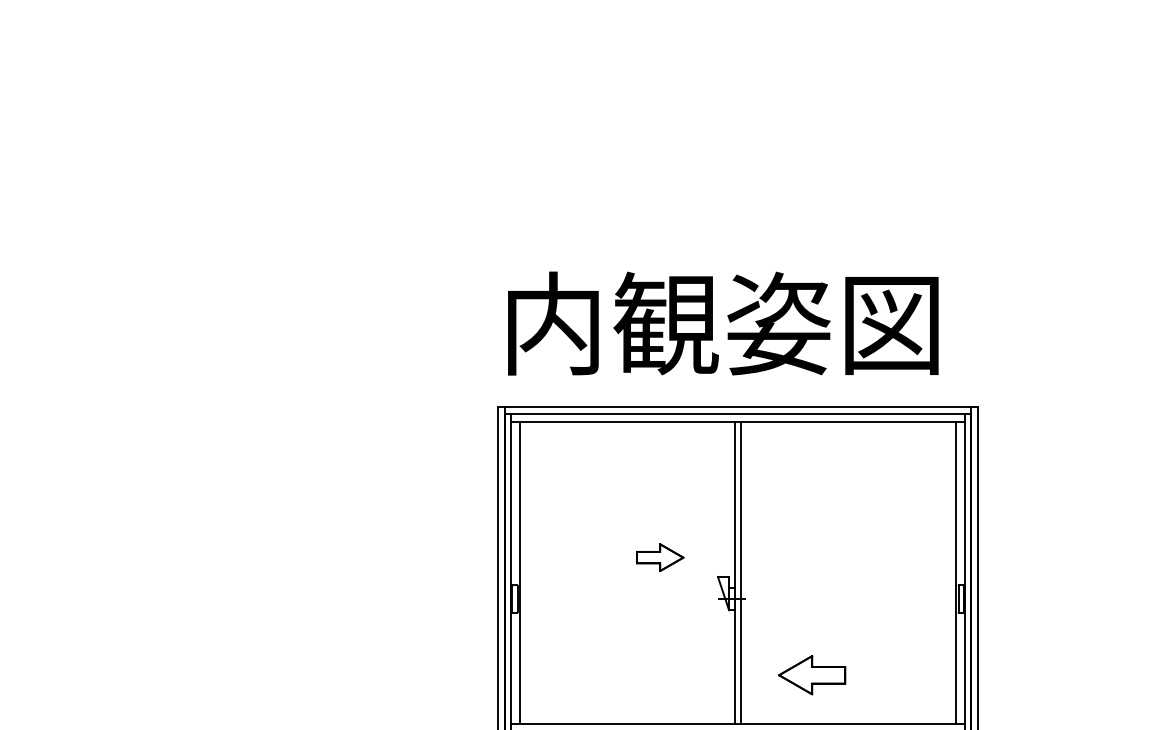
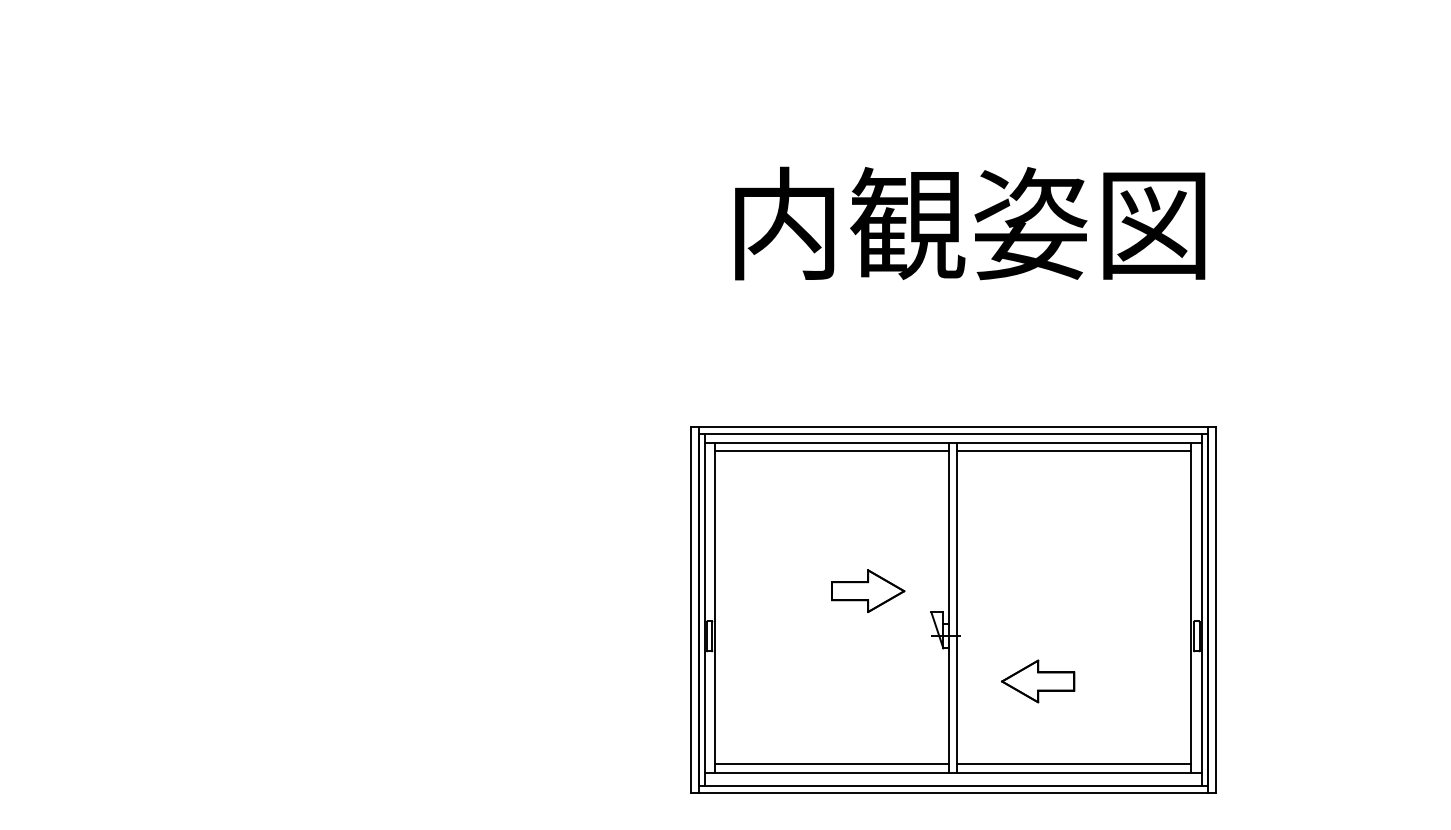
text: (723, 323) -> (970, 223), moved
line: (627, 429) -> (832, 451), added
line: (848, 429) -> (1073, 451), added
part: (660, 557) -> (868, 590), size x1.43
part: (812, 675) -> (1038, 681), moved
line: (627, 715) -> (832, 763), added
line: (848, 715) -> (1073, 763), added

